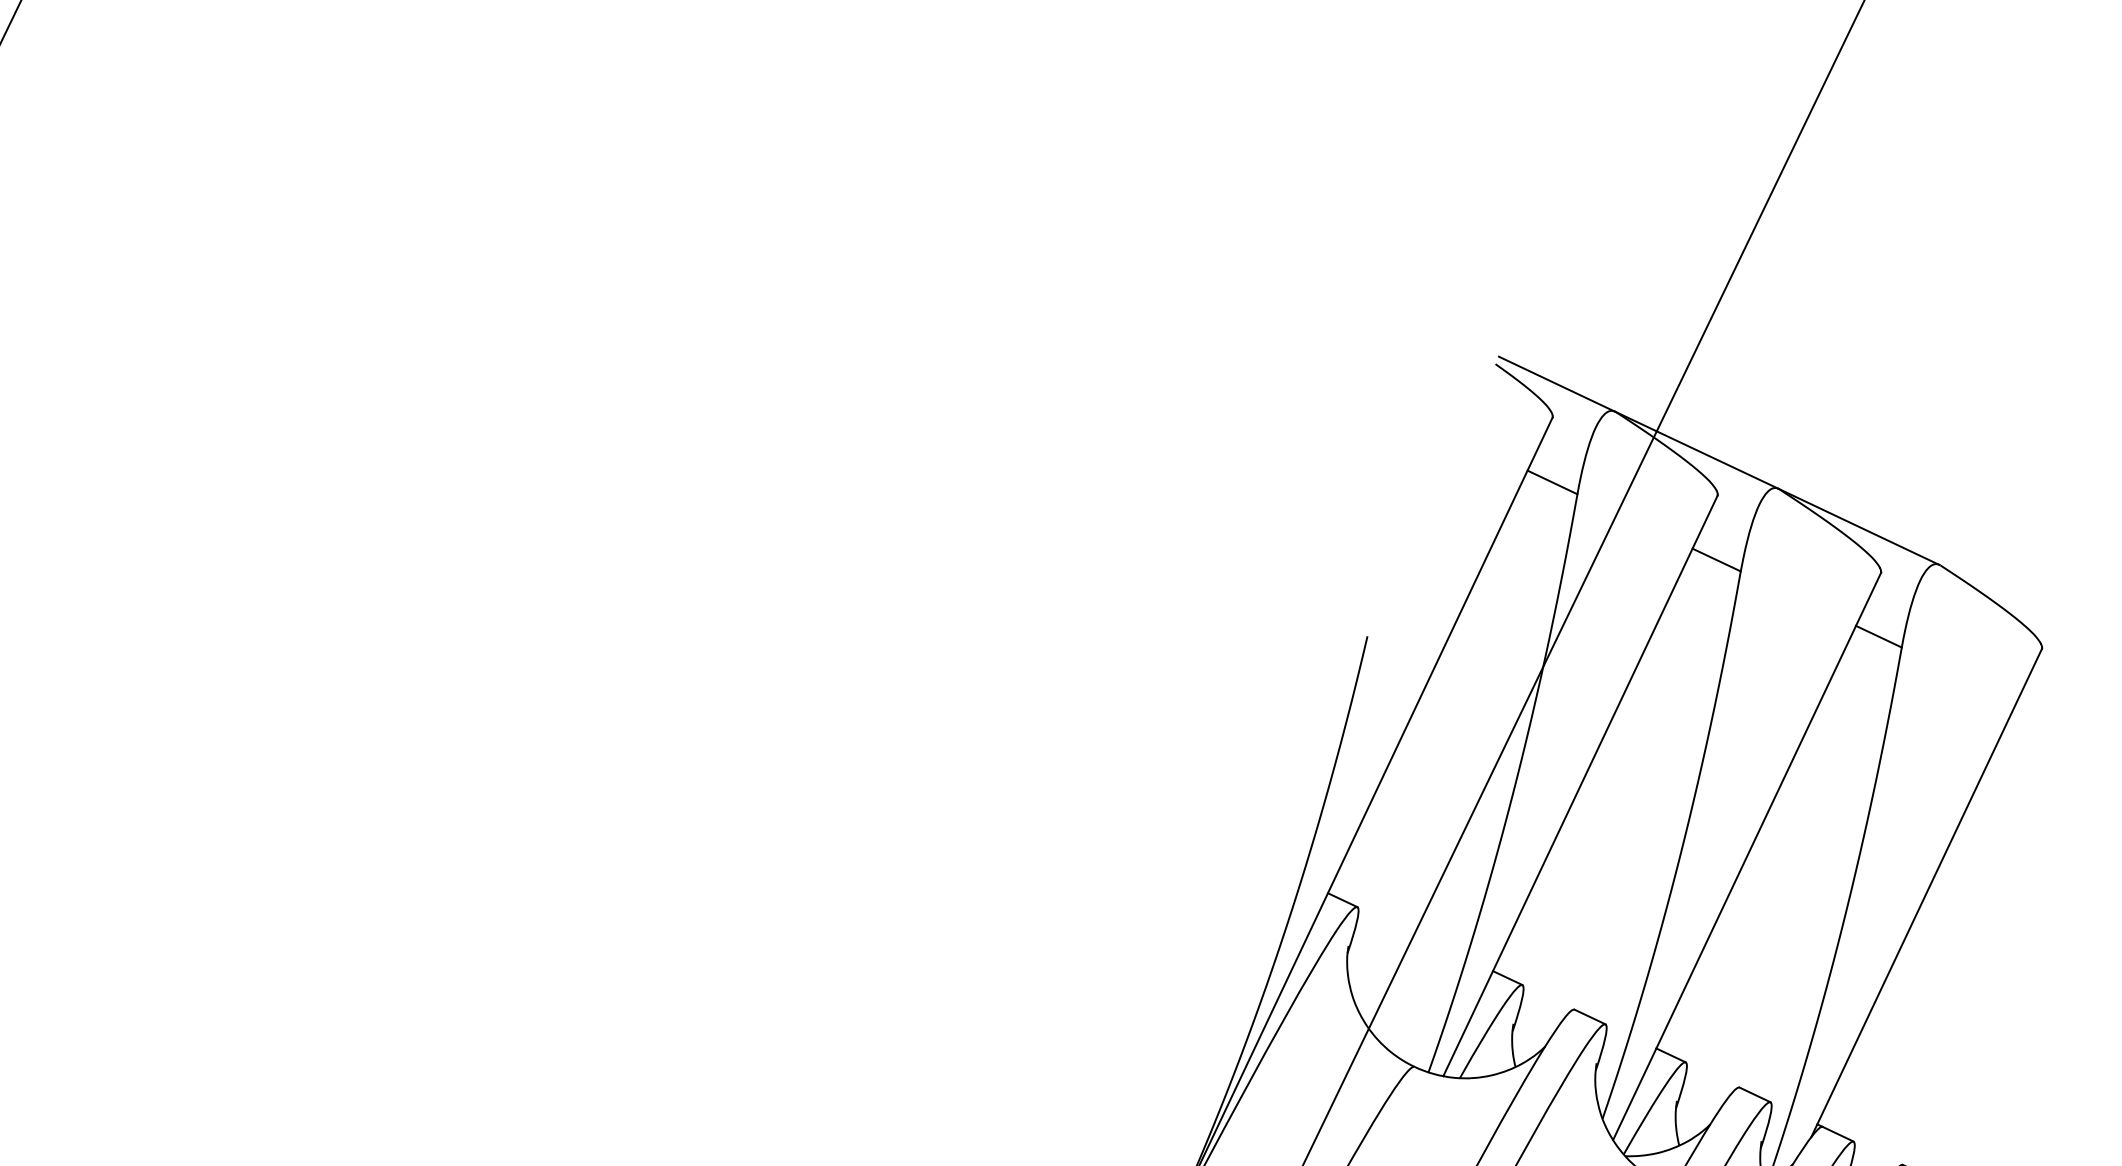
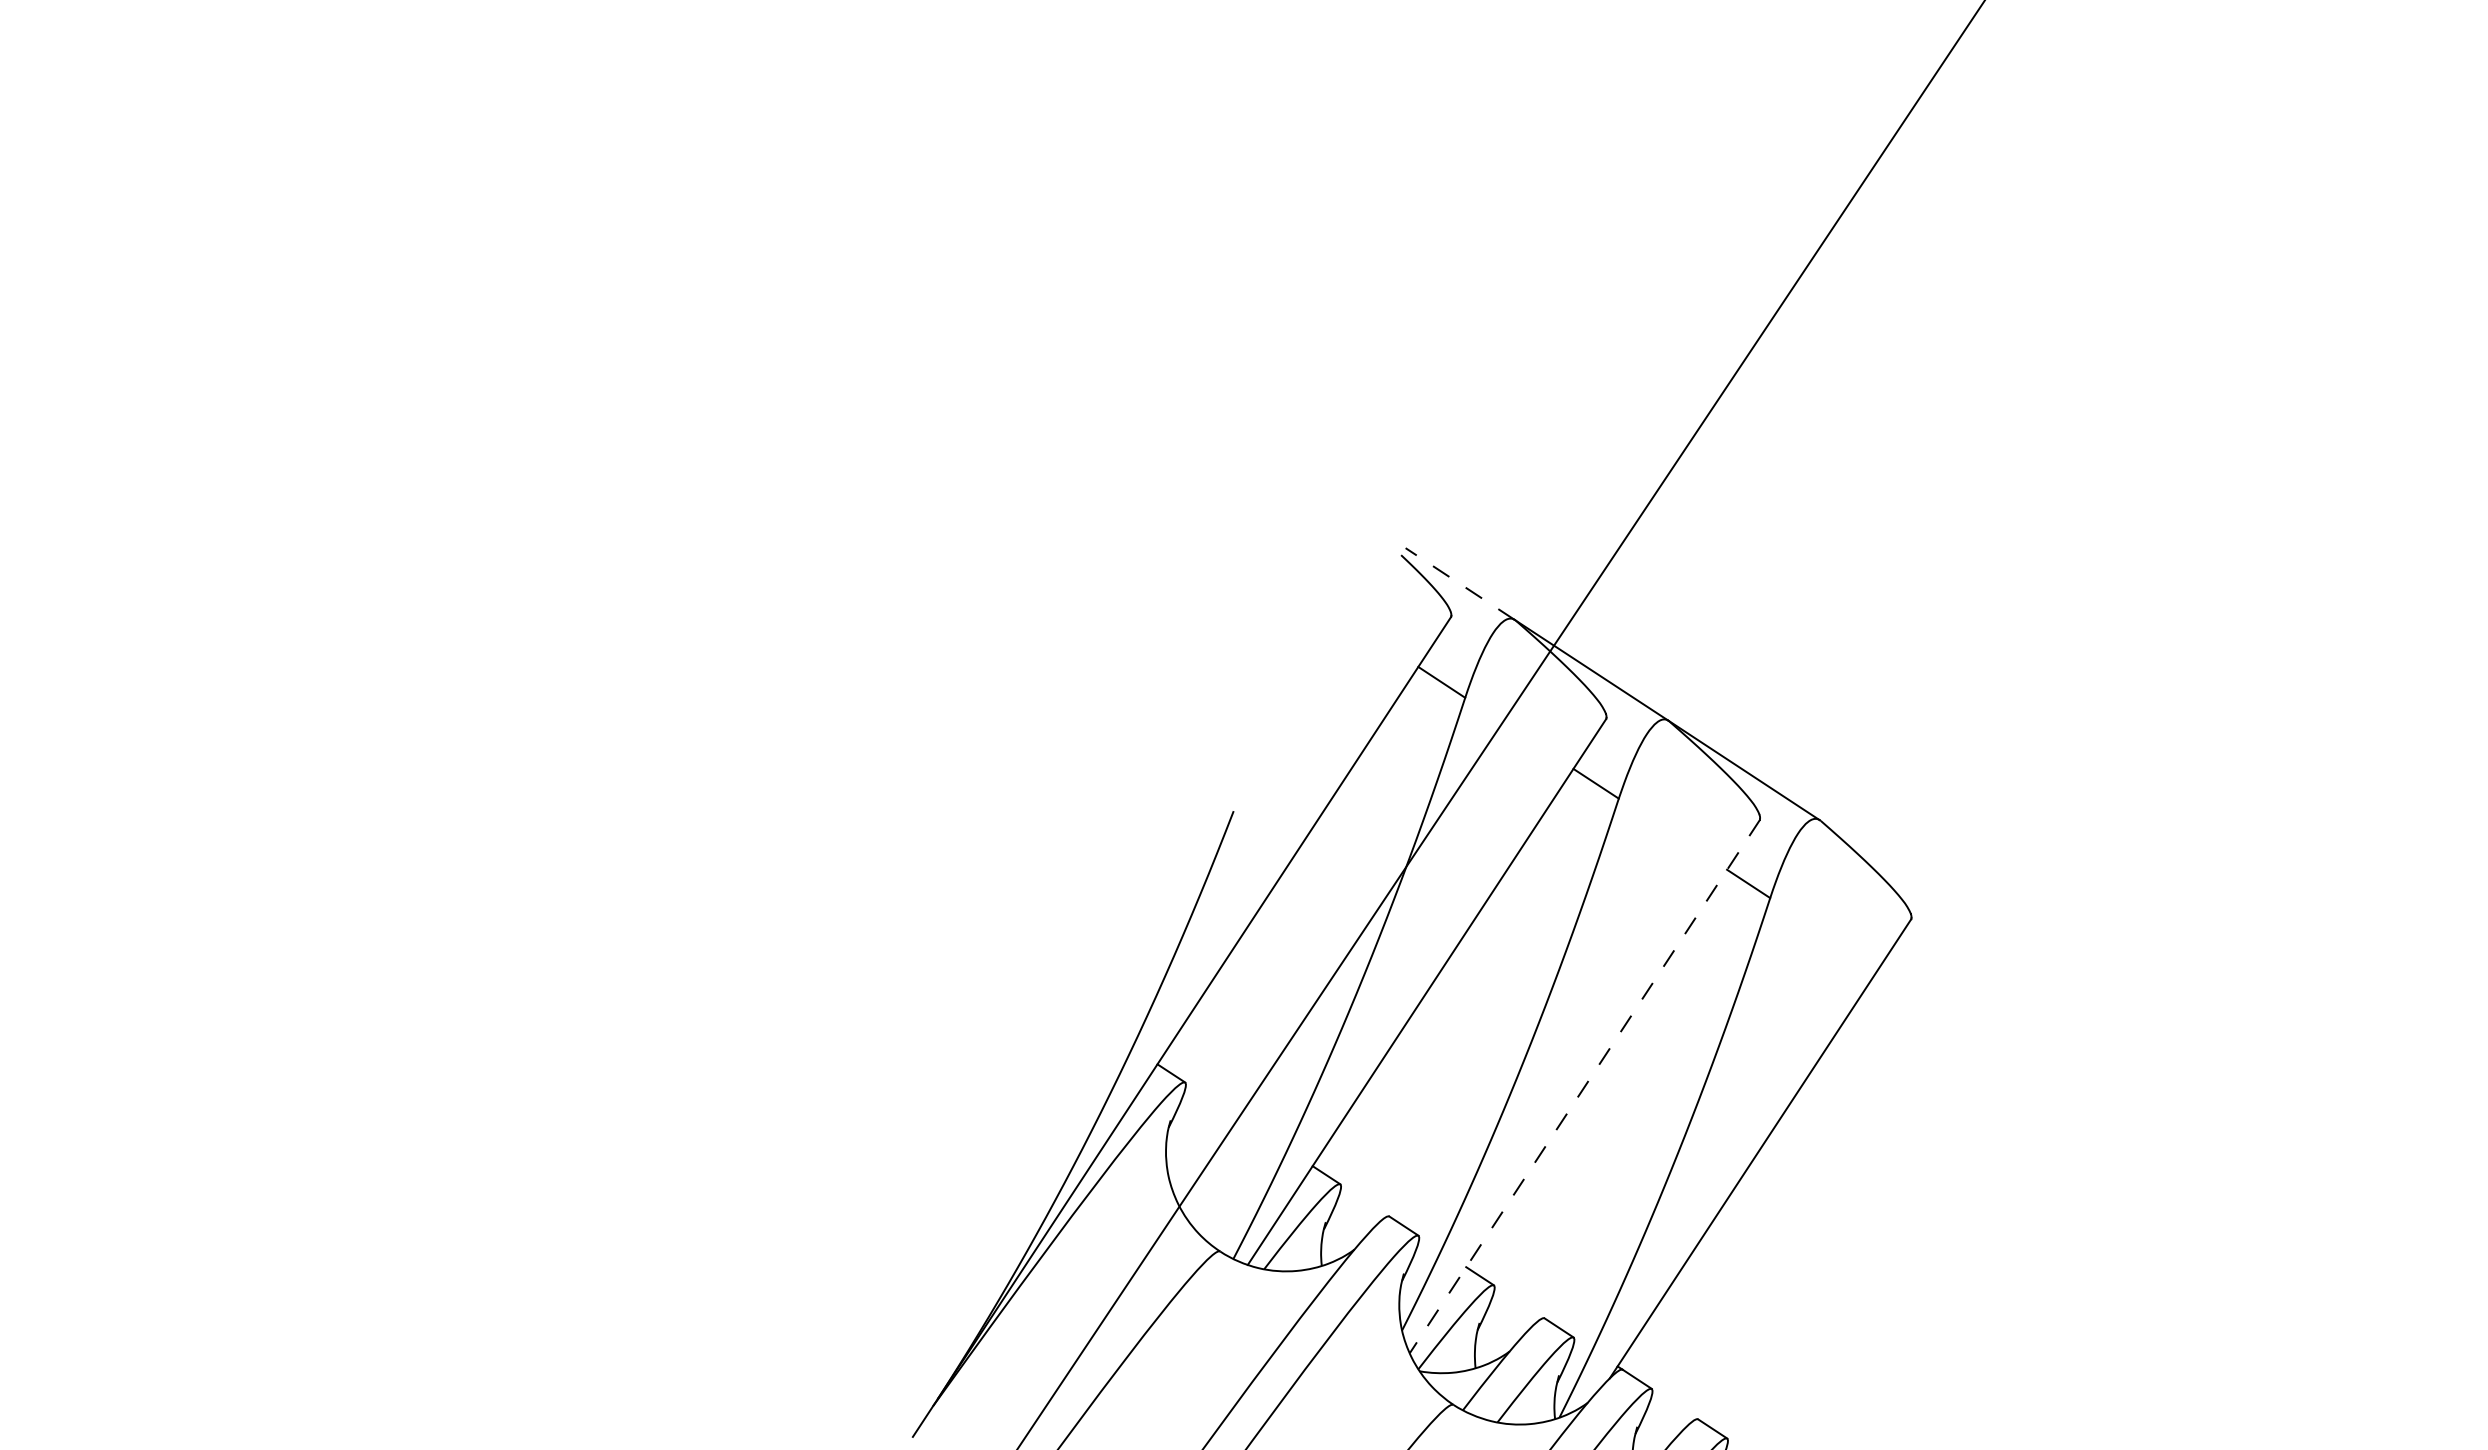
line: (1556, 383) -> (1459, 583), solid -> dashed
line: (1746, 856) -> (1584, 1086), solid -> dashed

